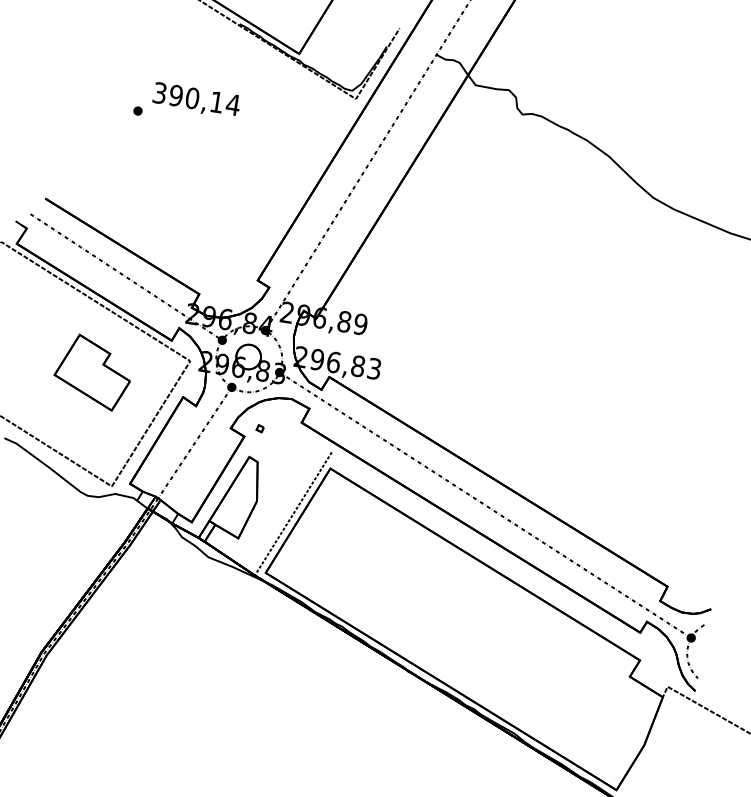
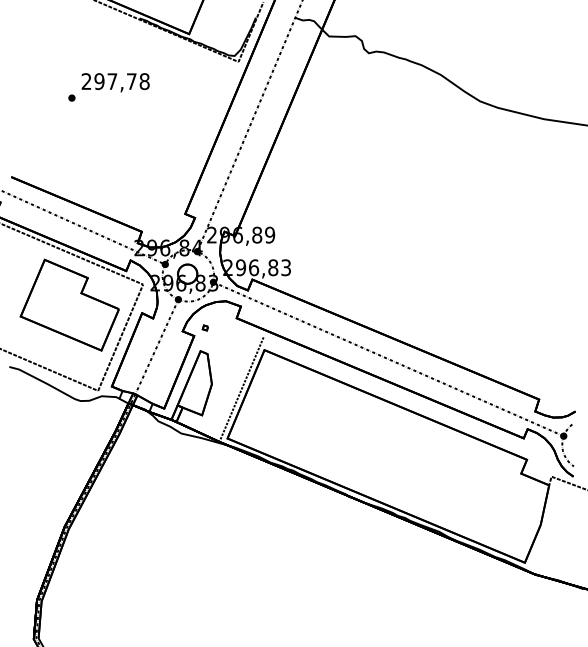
text: (196, 98) -> (115, 81), 390,14 -> 297,78
part: (93, 371) -> (69, 304), size x1.67

